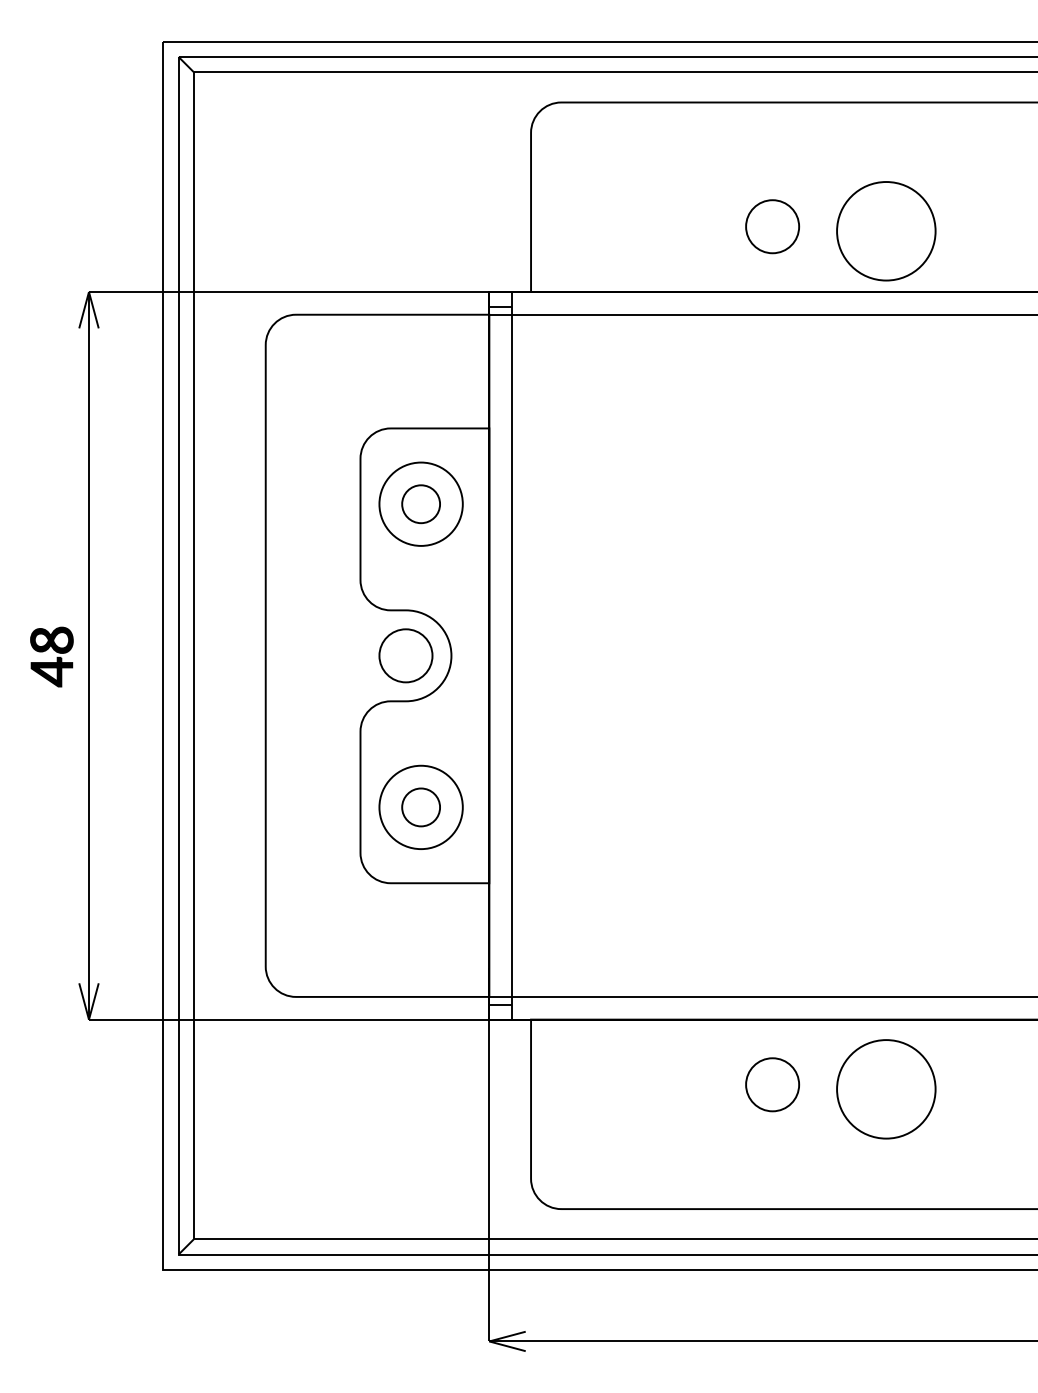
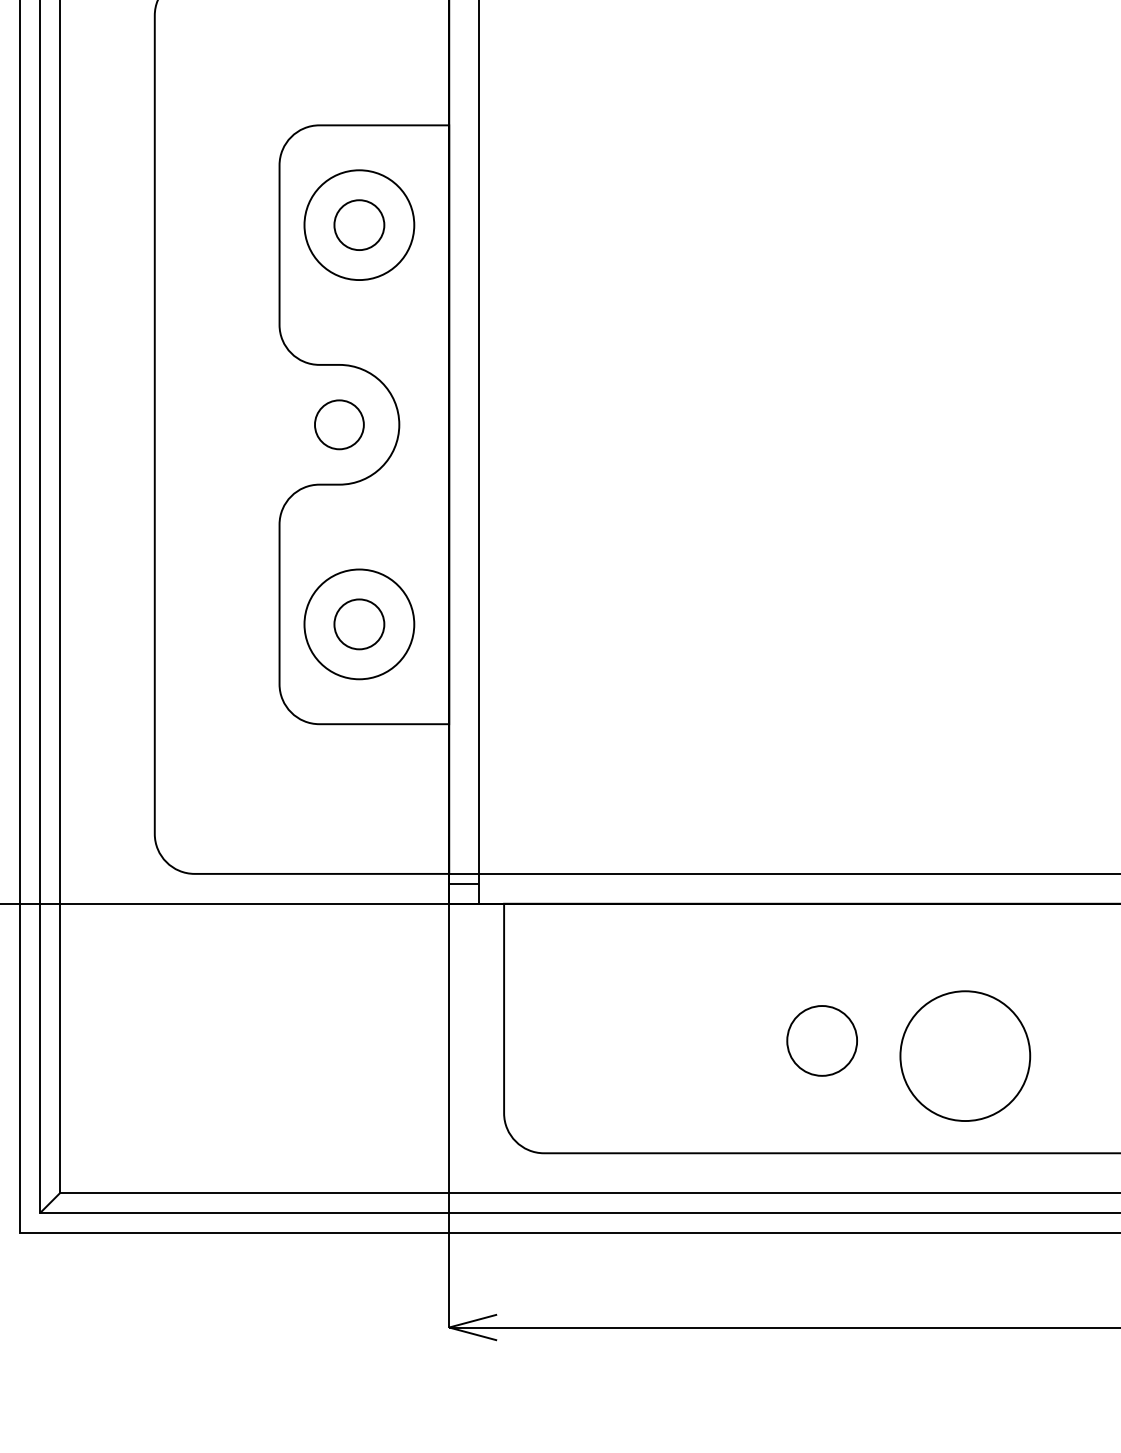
part: (405, 655) -> (338, 424), size x0.7
part: (772, 1084) -> (822, 1040), moved
part: (886, 1089) -> (965, 1056), moved

